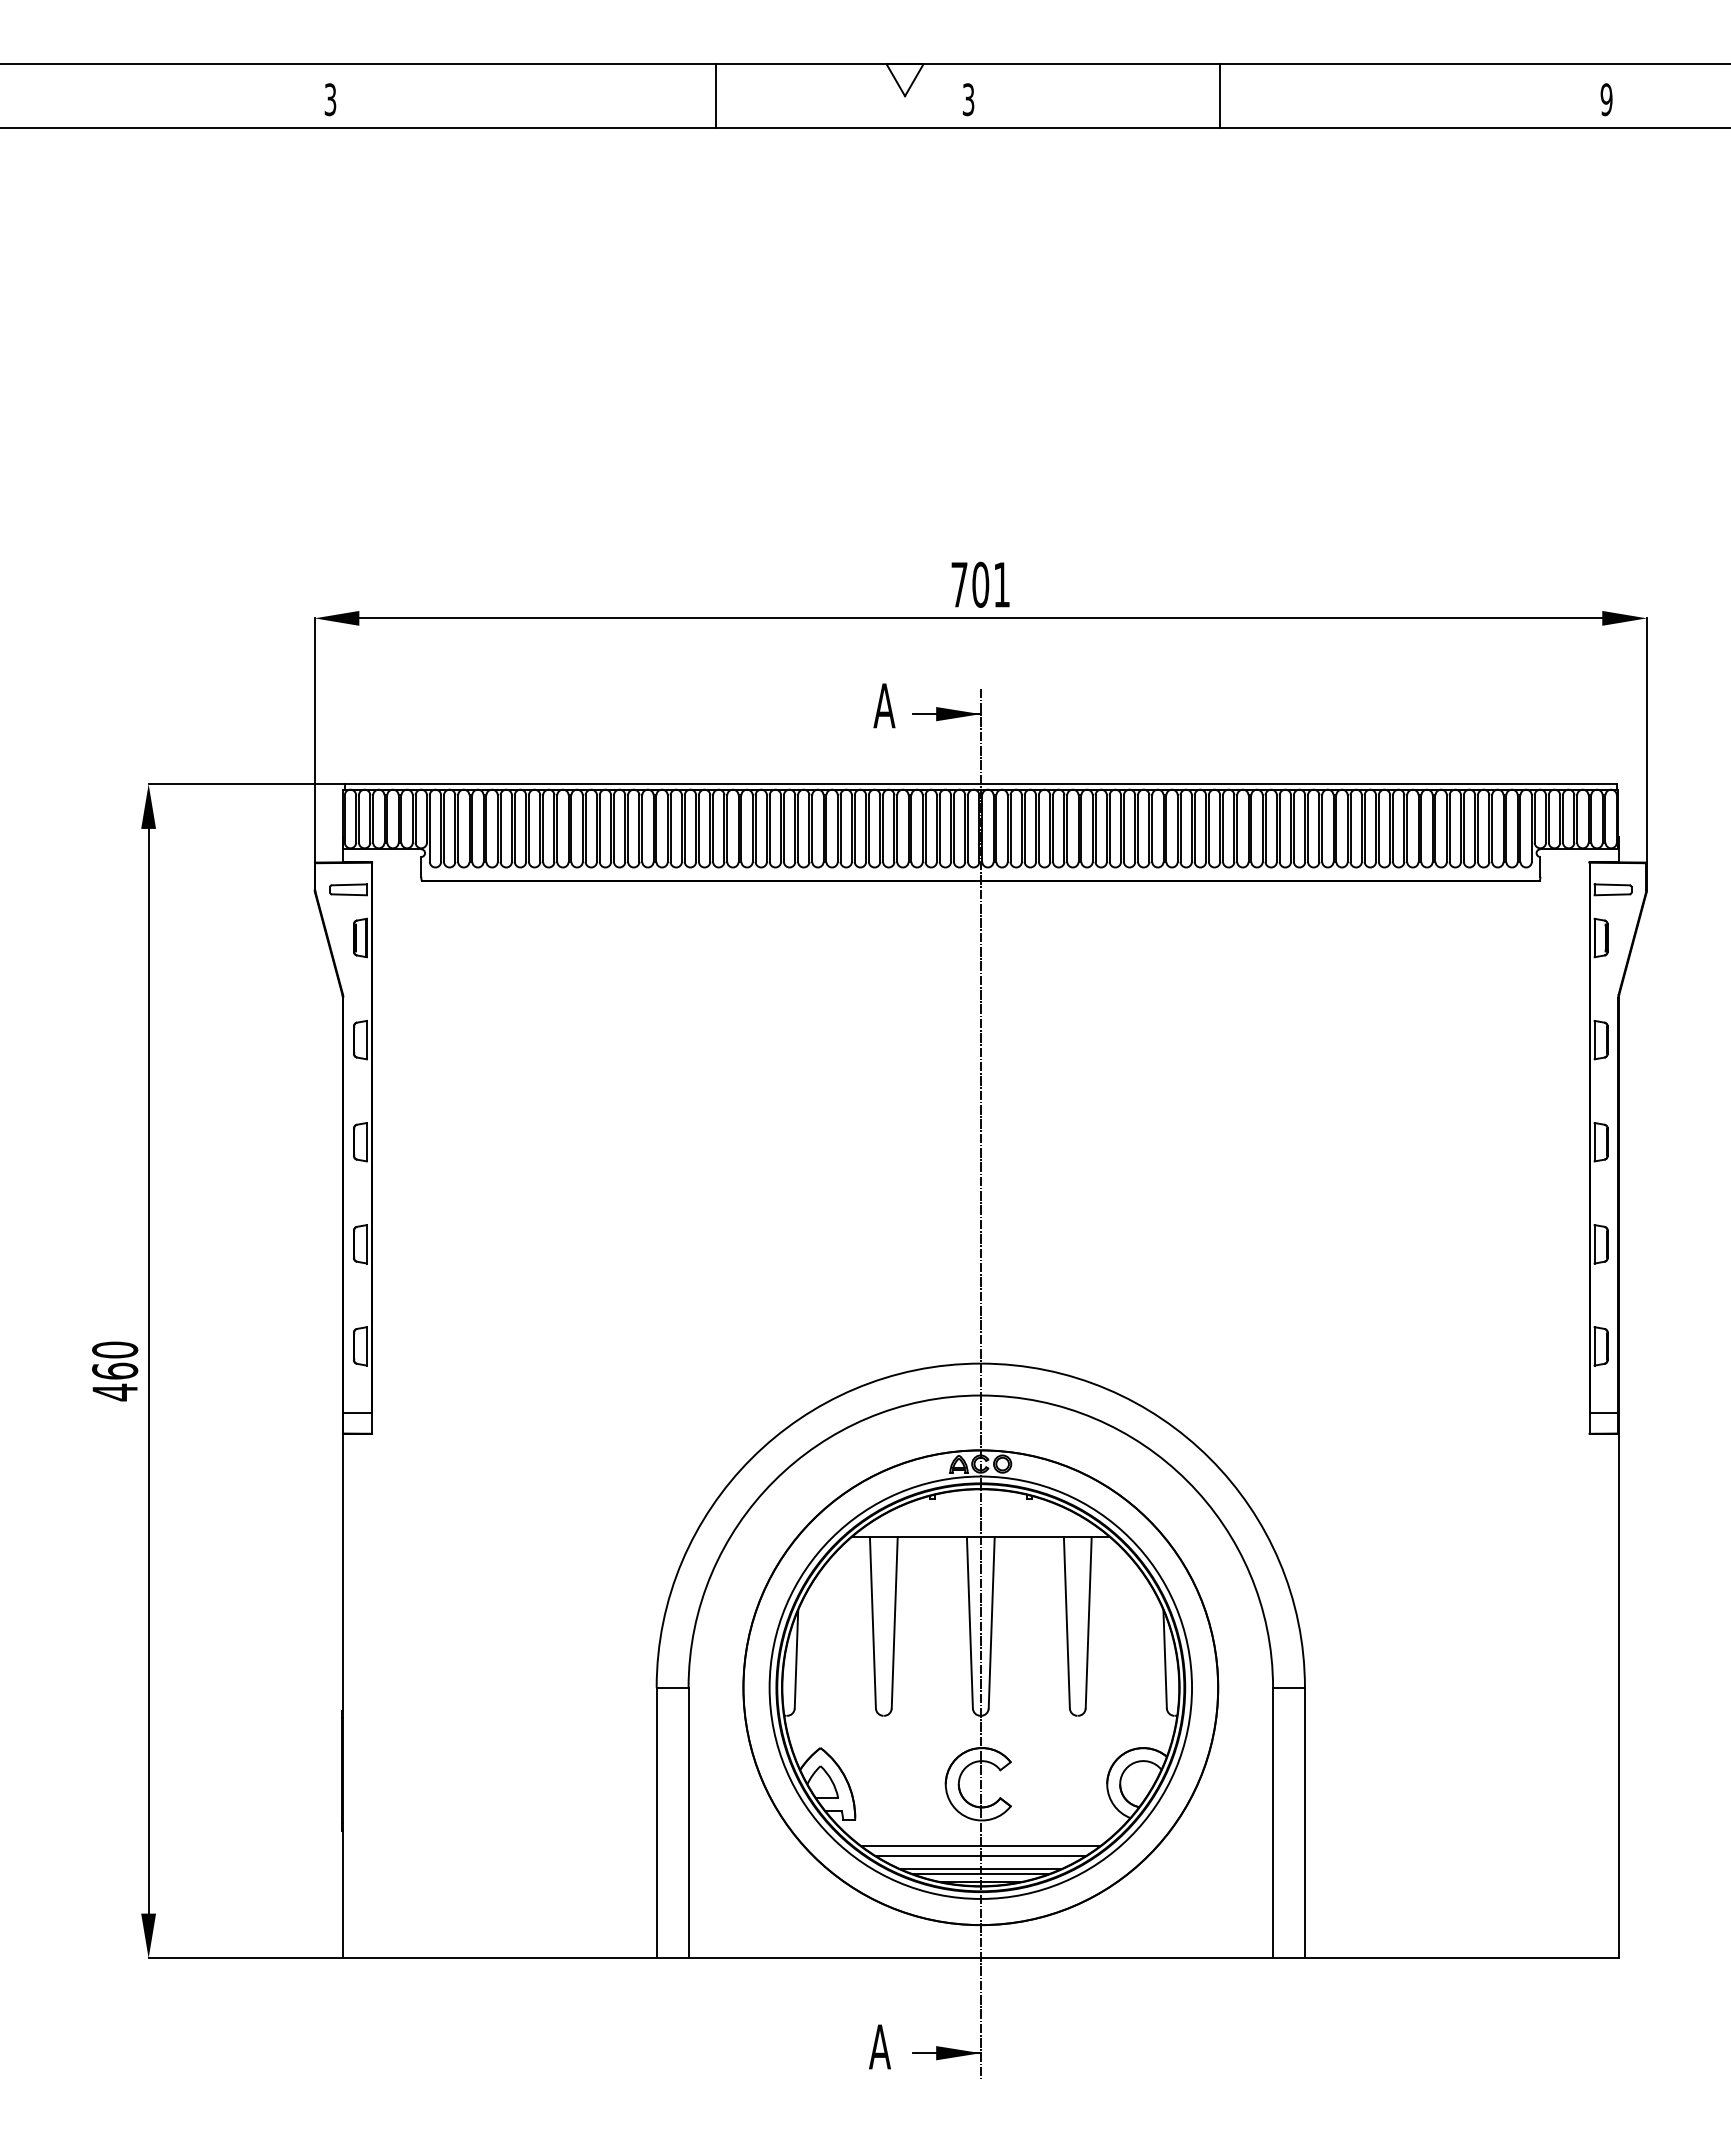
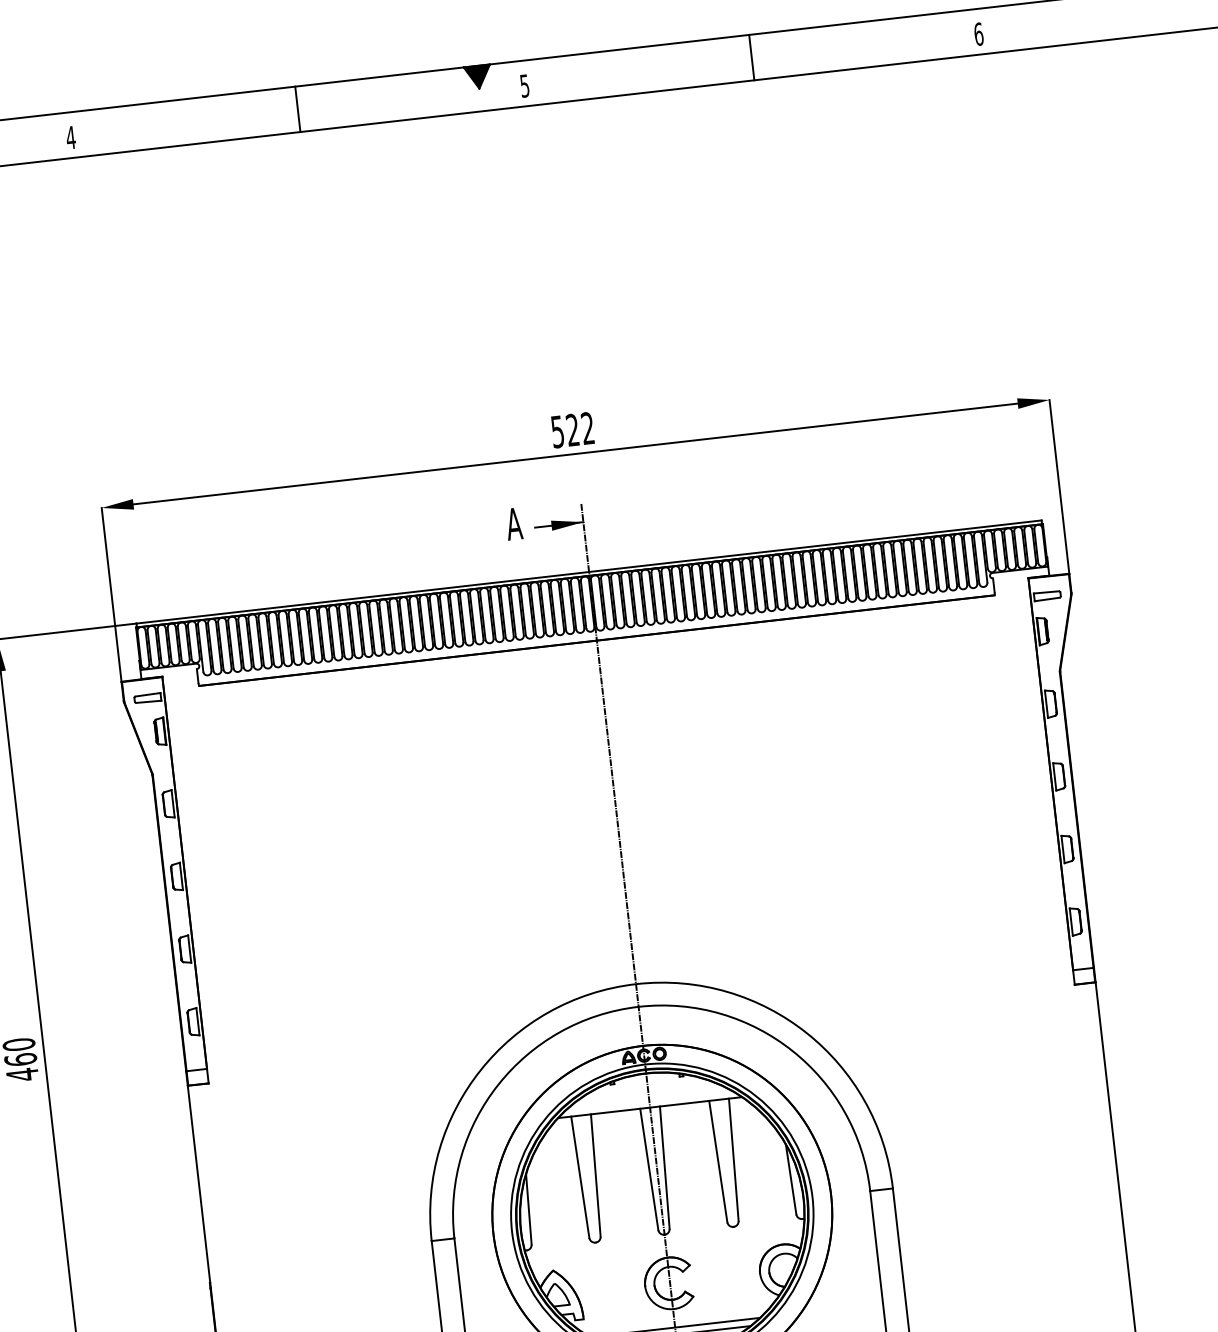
fill: (904, 80) -> (477, 77), added
line: (715, 96) -> (297, 109), moved
line: (1219, 96) -> (751, 57), moved
text: (330, 99) -> (70, 137), 3 -> 4
text: (968, 99) -> (524, 85), 3 -> 5
text: (1606, 99) -> (978, 34), 9 -> 6
text: (980, 584) -> (572, 429), 701 -> 522

